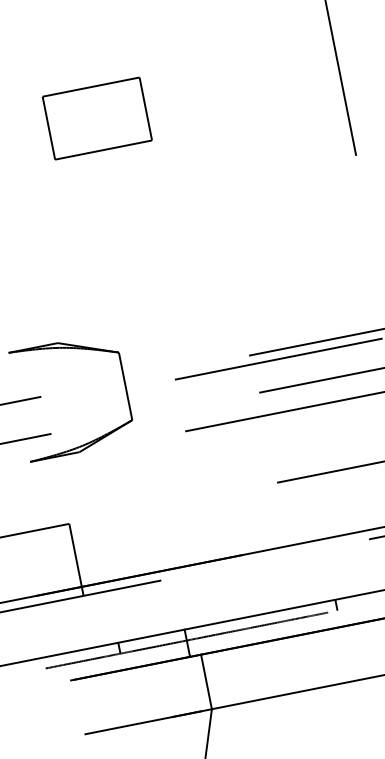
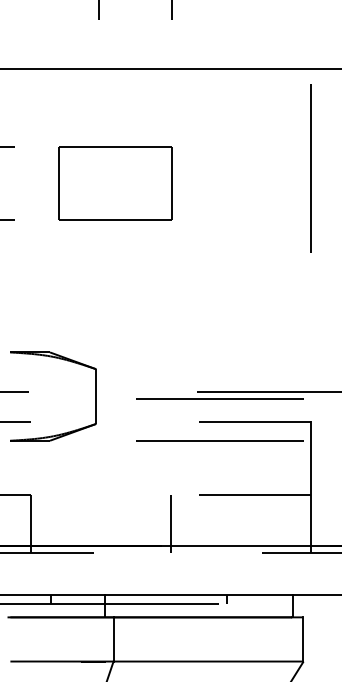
part: (97, 118) -> (115, 183), size x1.43
line: (249, 525) -> (171, 524), added

